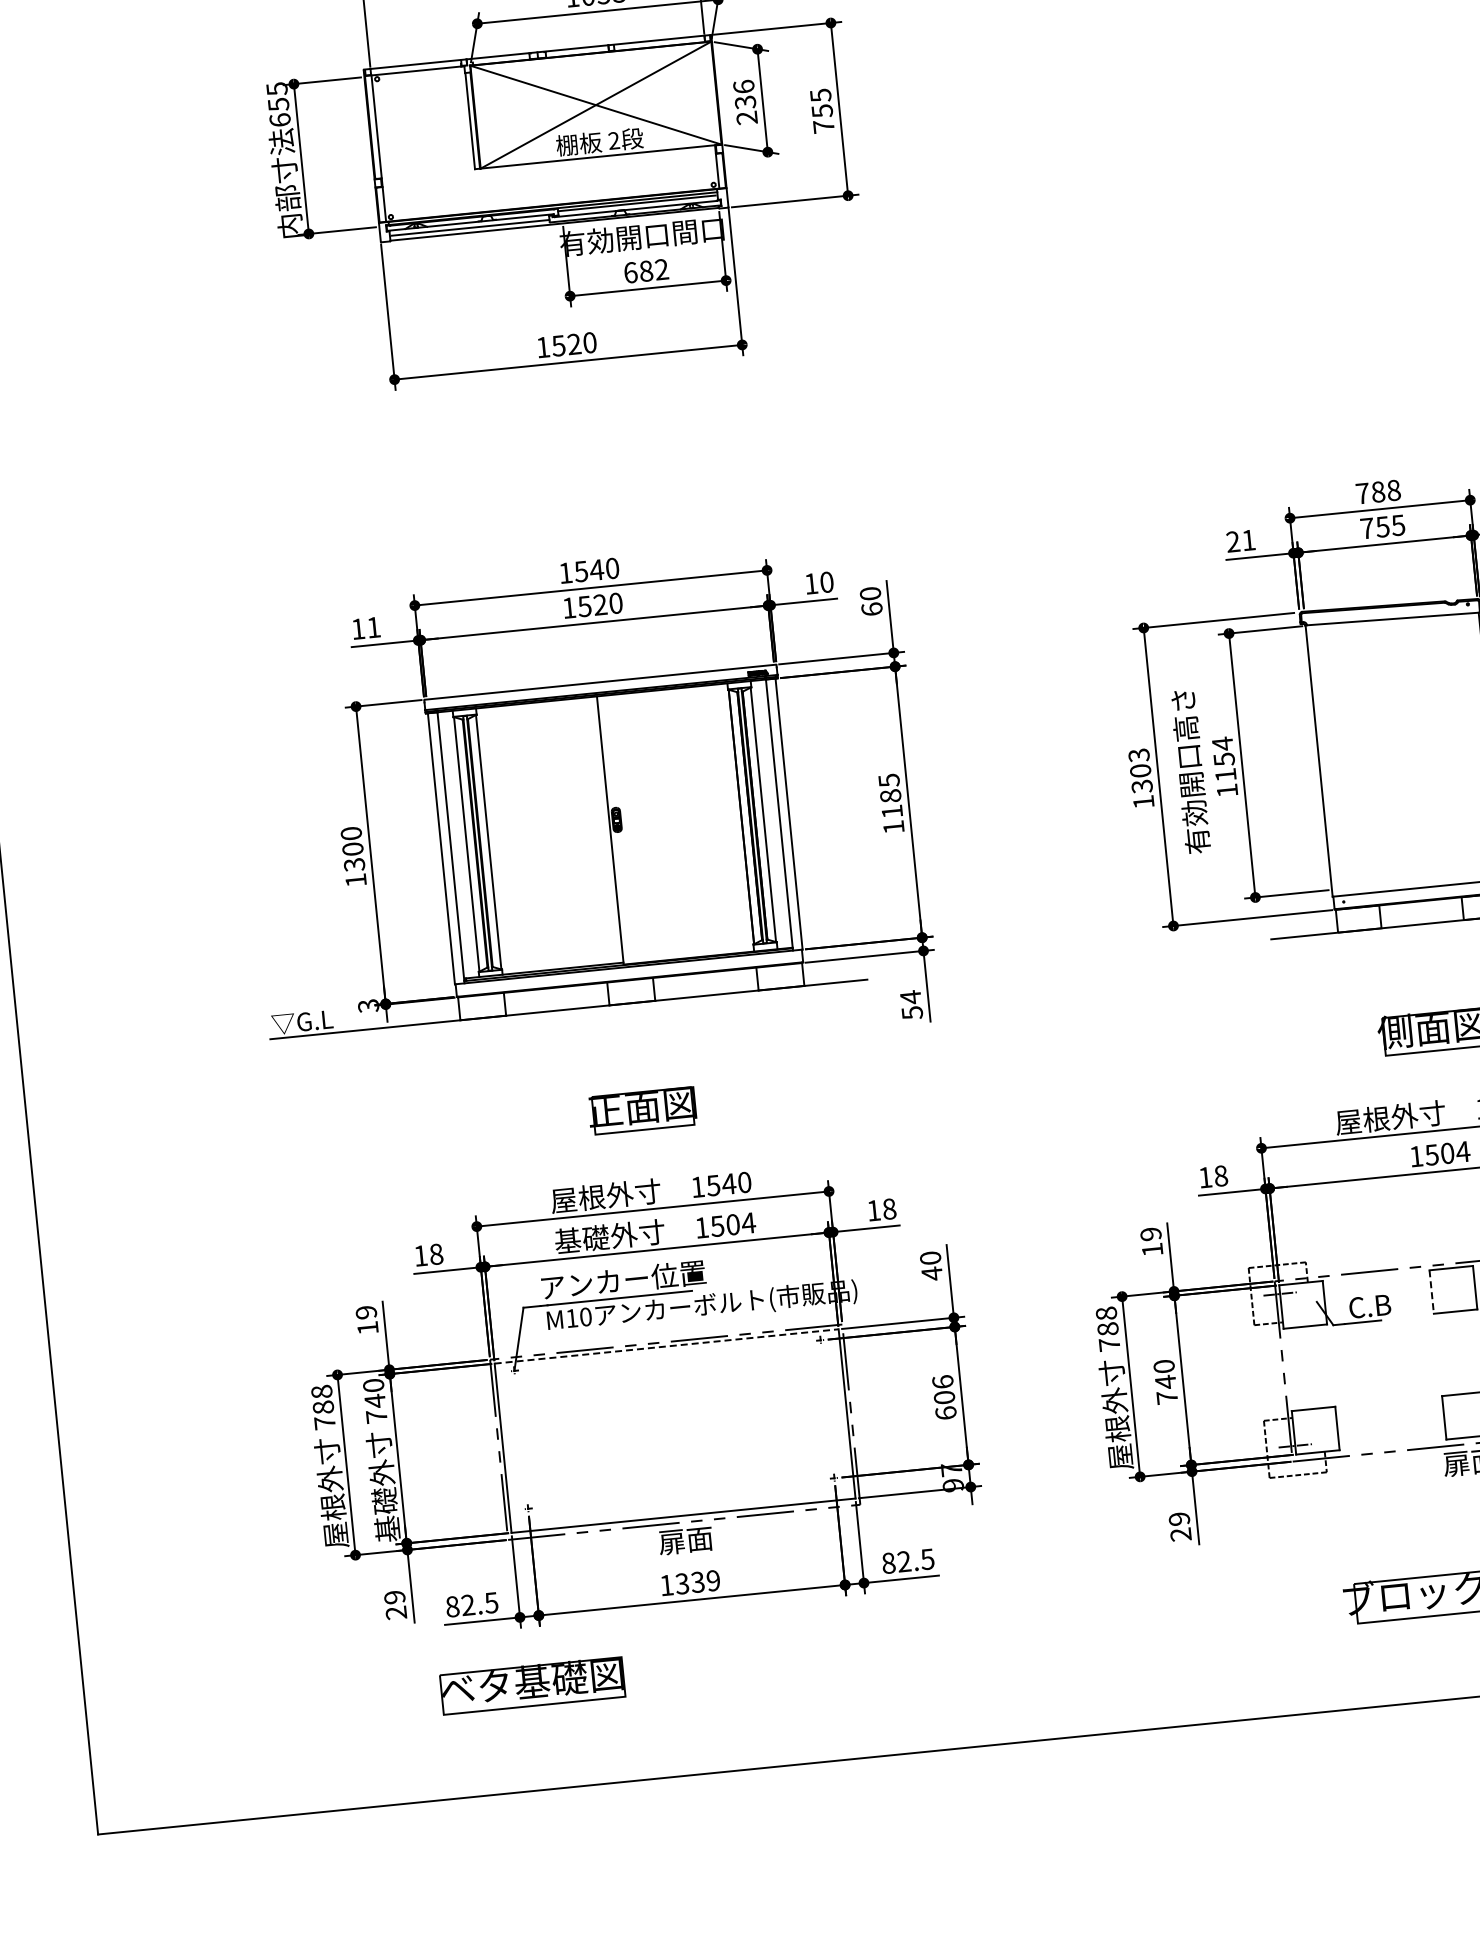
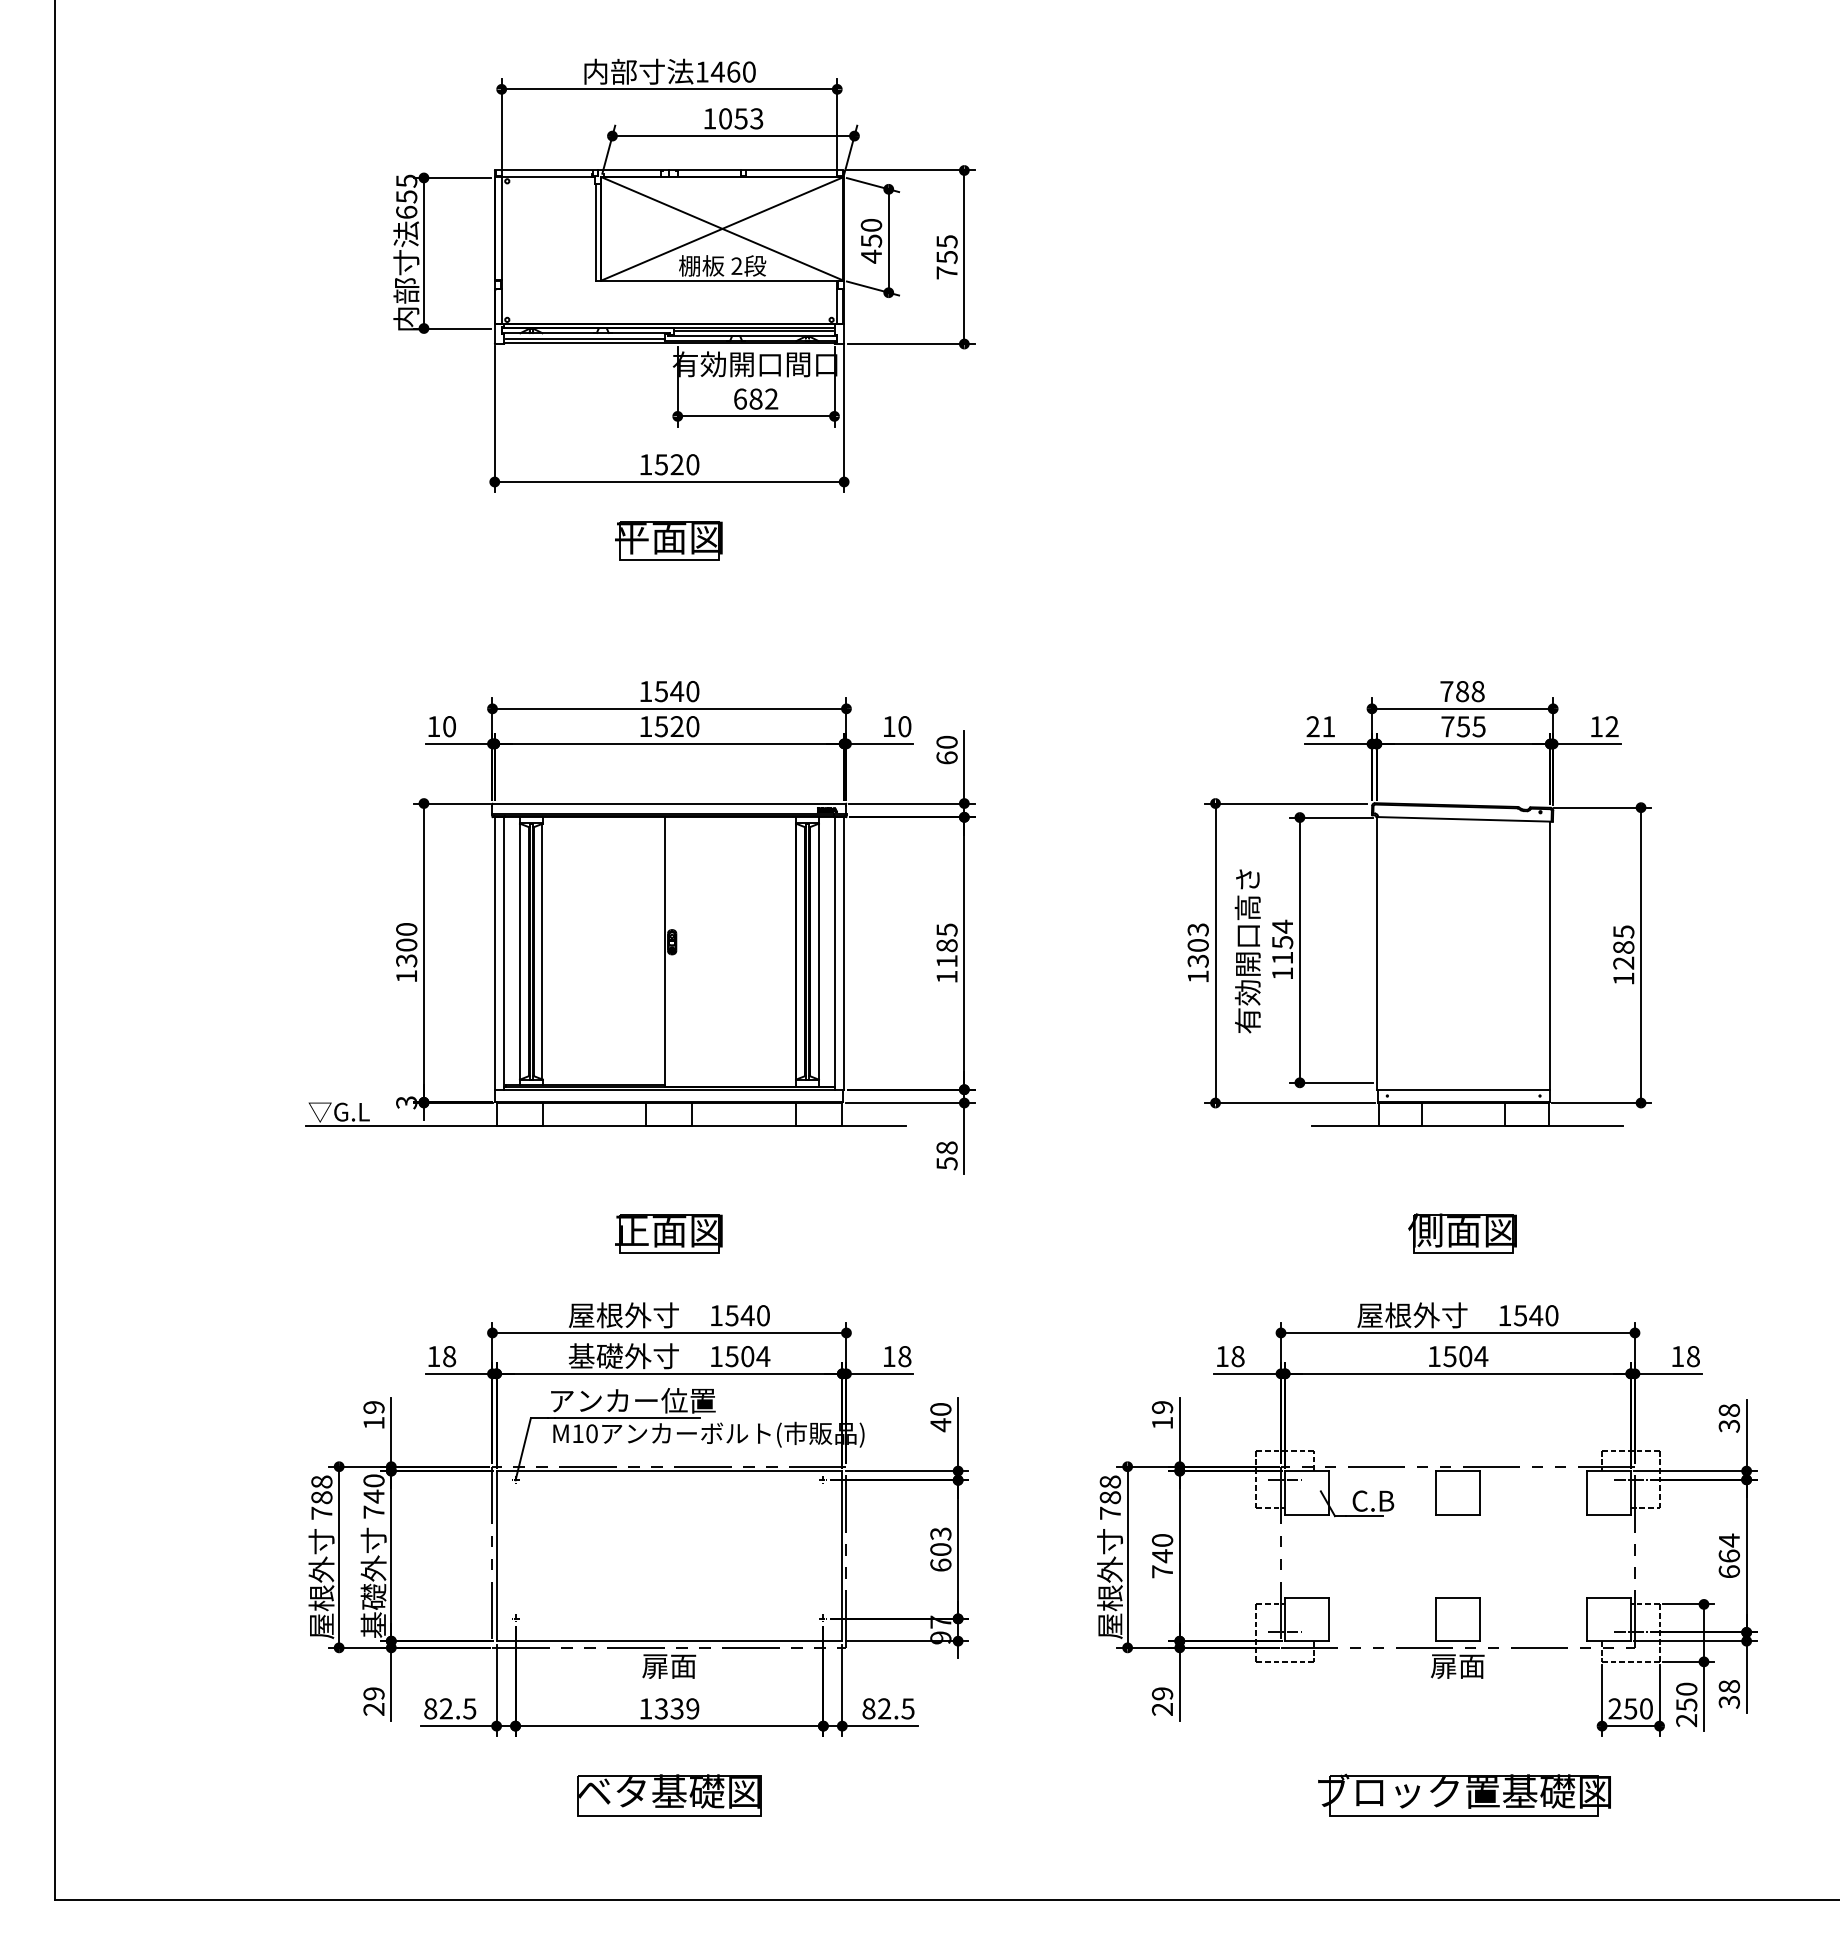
text: (744, 102) -> (870, 240), 236 -> 450
part: (573, 420) -> (668, 540), added
text: (373, 627) -> (449, 726), 11 -> 10
text: (910, 997) -> (946, 1148), 54 -> 58
line: (1432, 1291) -> (1436, 1492), dashed -> solid
line: (666, 1346) -> (669, 1471), dashed -> solid
text: (942, 1381) -> (940, 1533), 606 -> 603
part: (532, 1685) -> (669, 1795), moved

